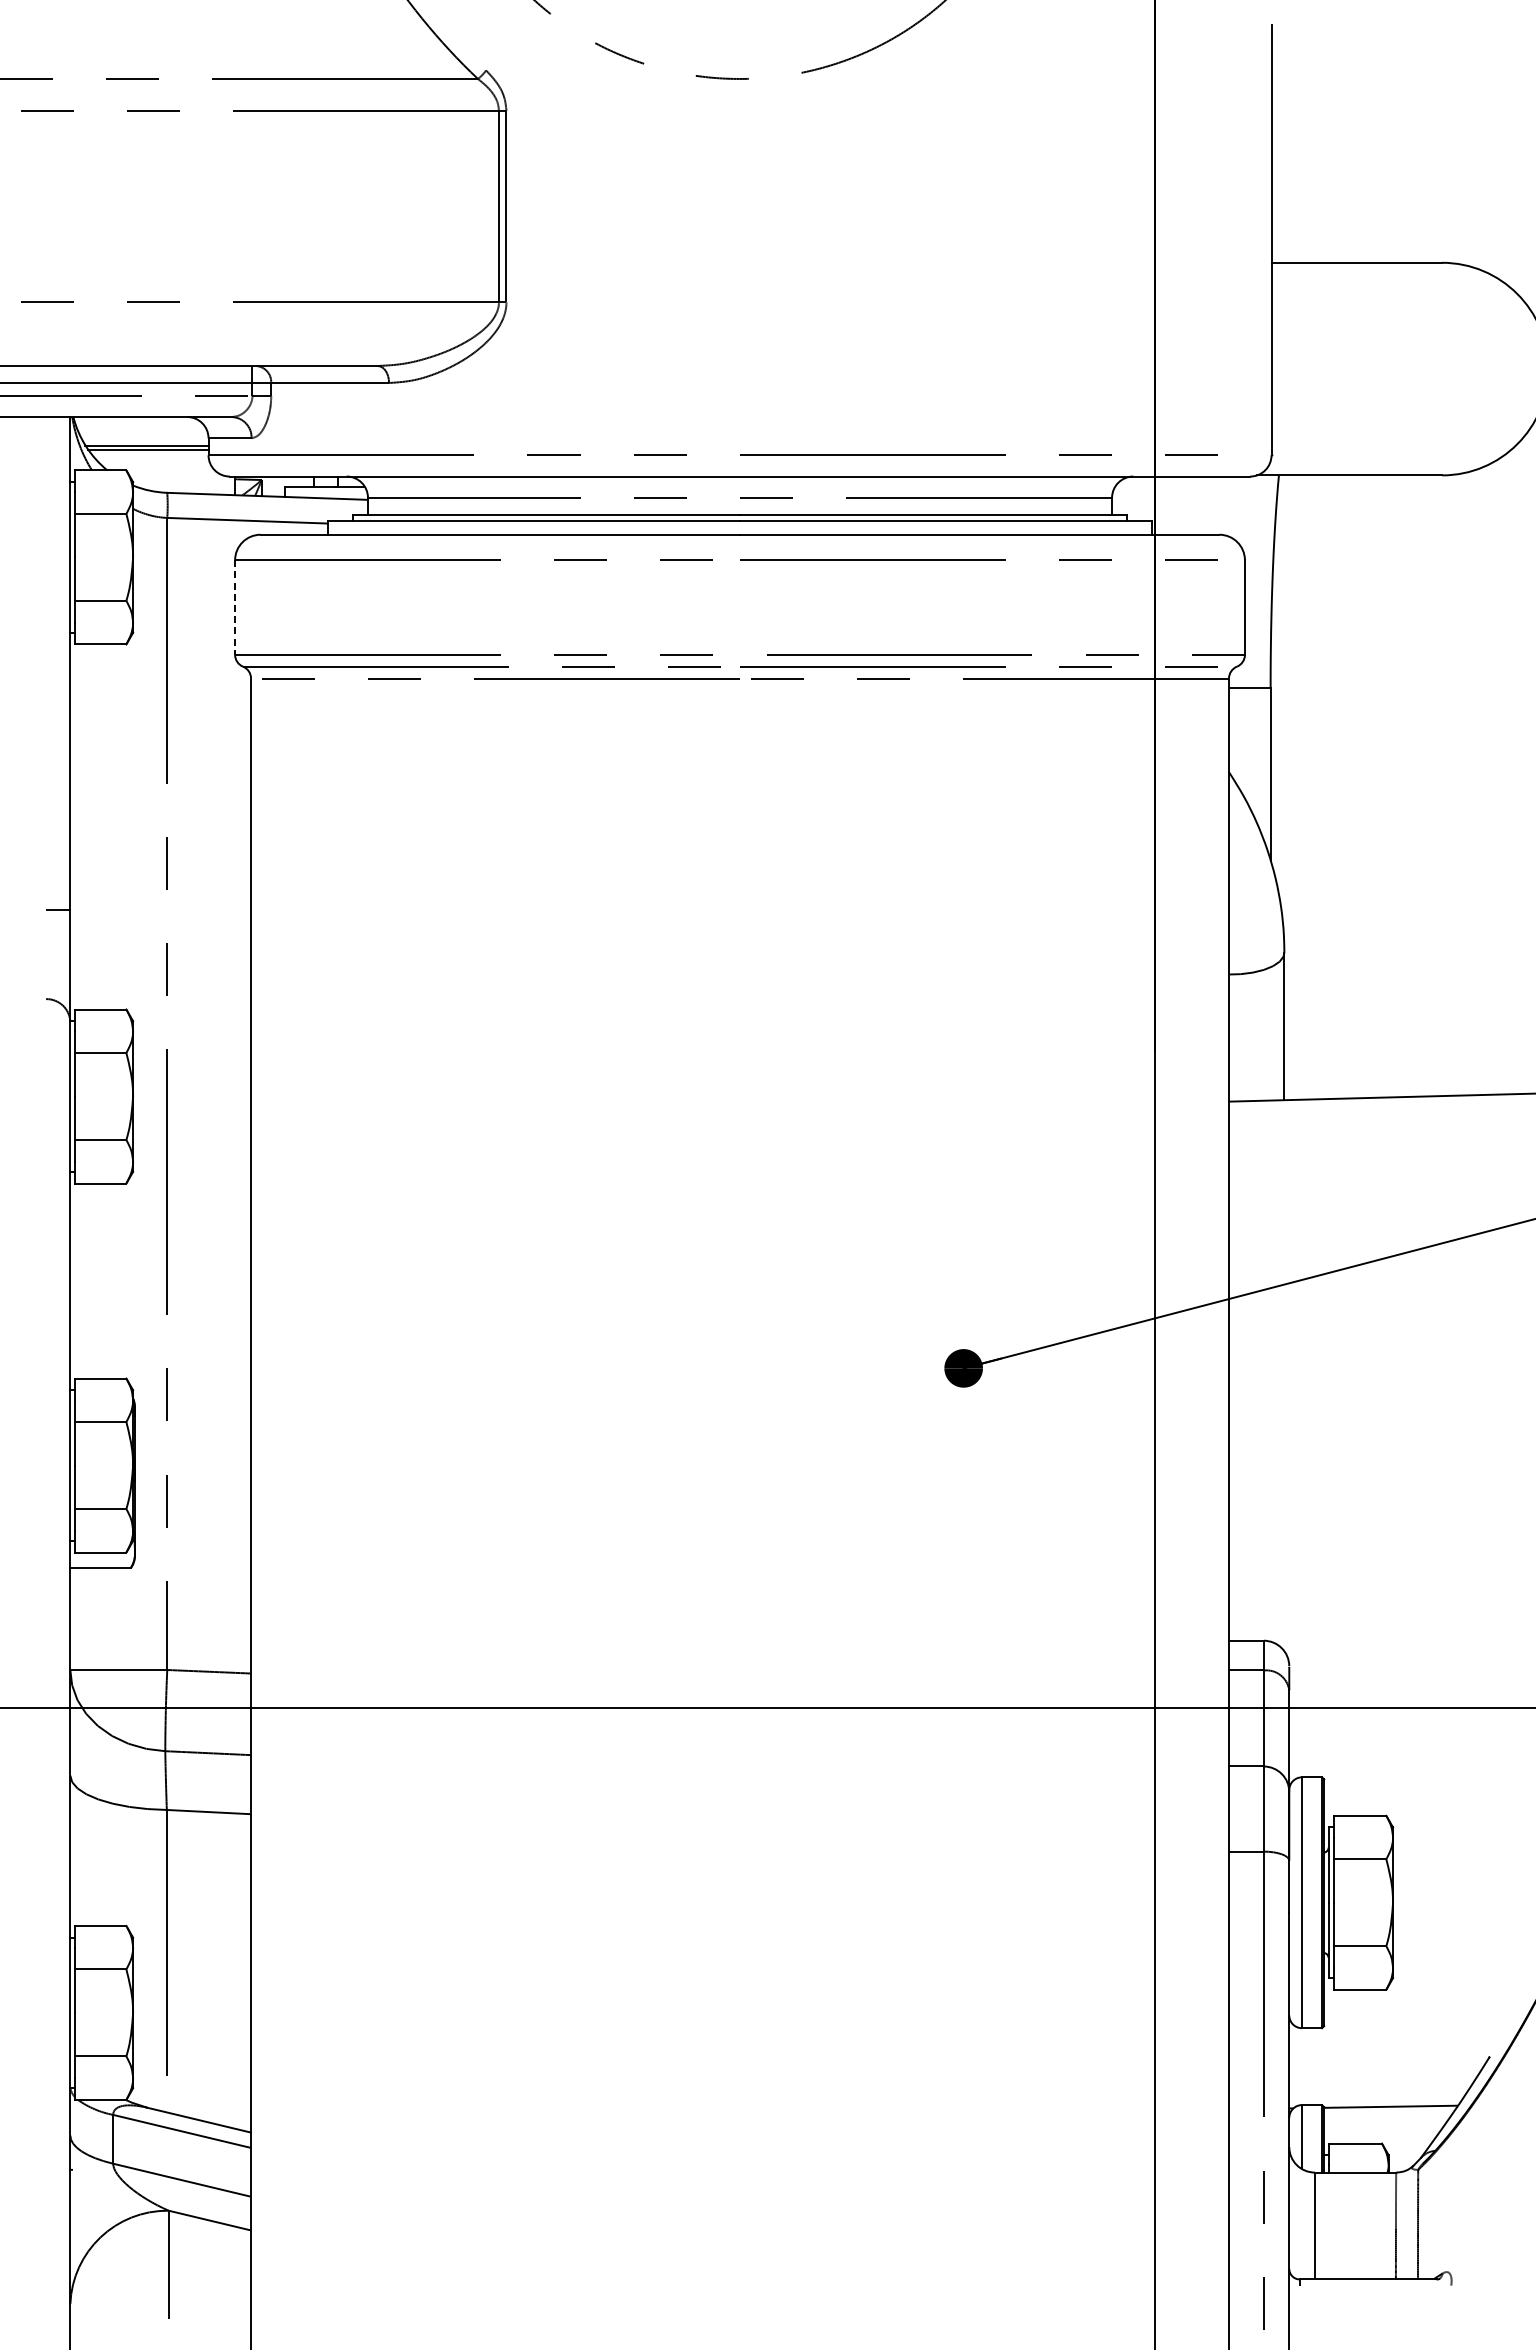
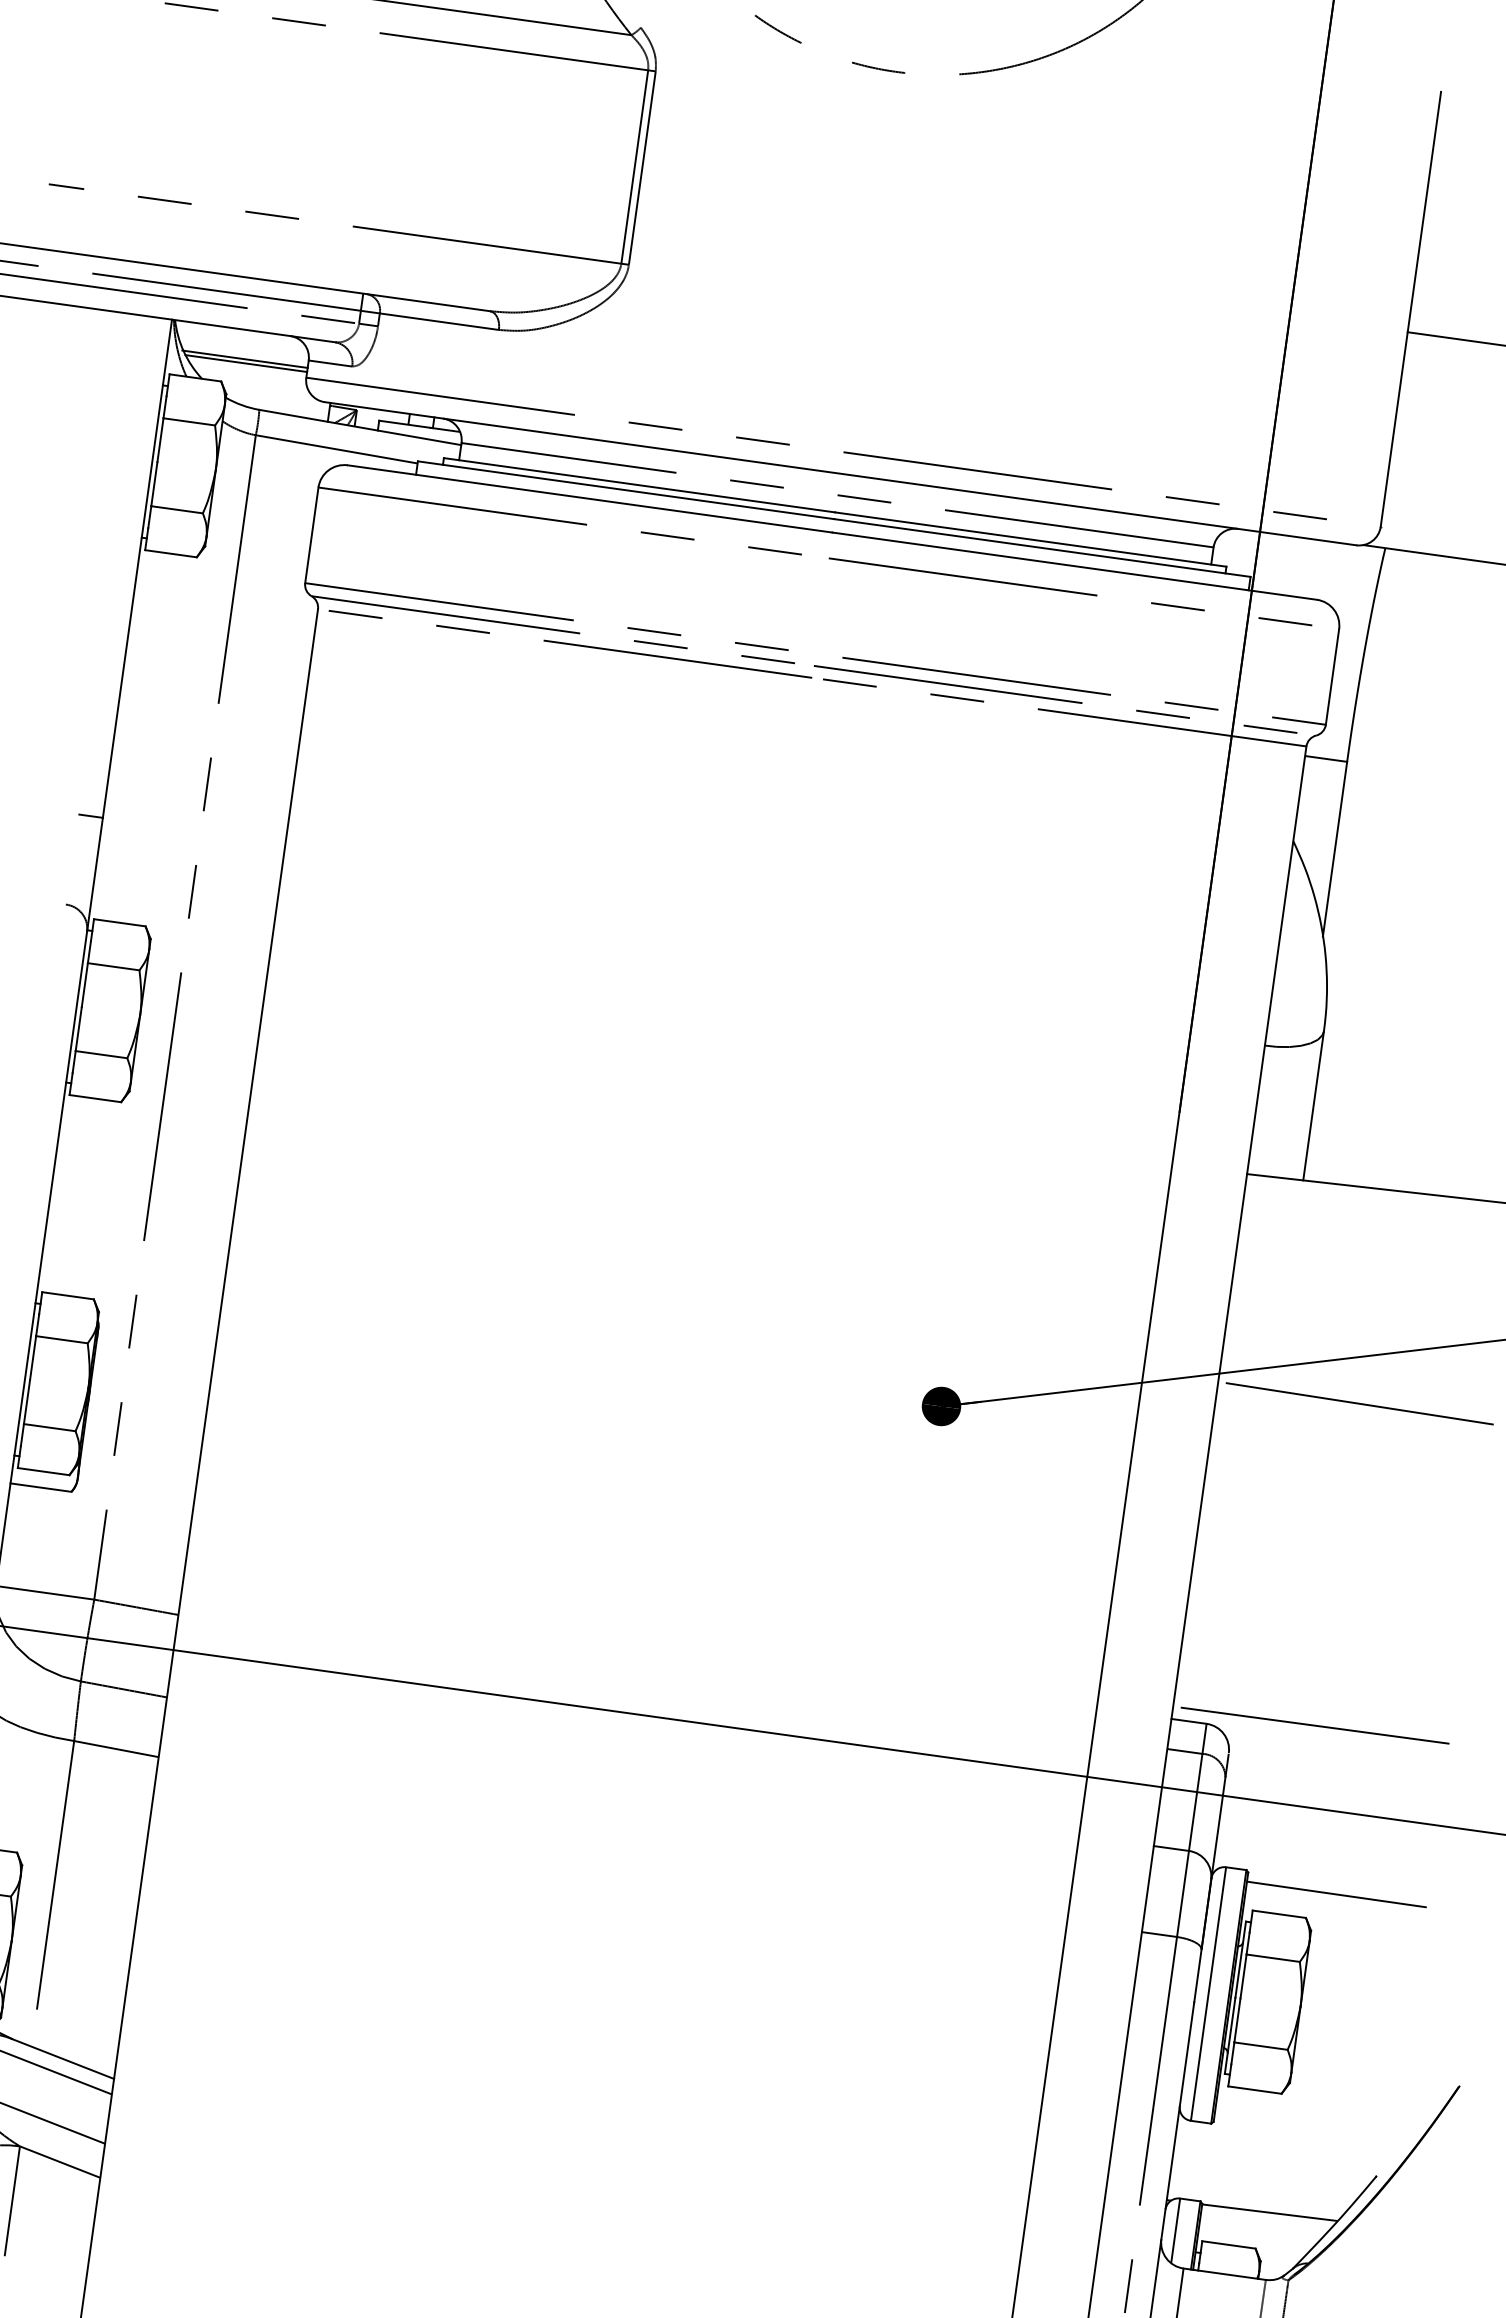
line: (235, 608) -> (312, 536), dashed -> solid
line: (1365, 1309) -> (1355, 1403), added
line: (1365, 1627) -> (1311, 1724), added
line: (1413, 1788) -> (1337, 1894), added

